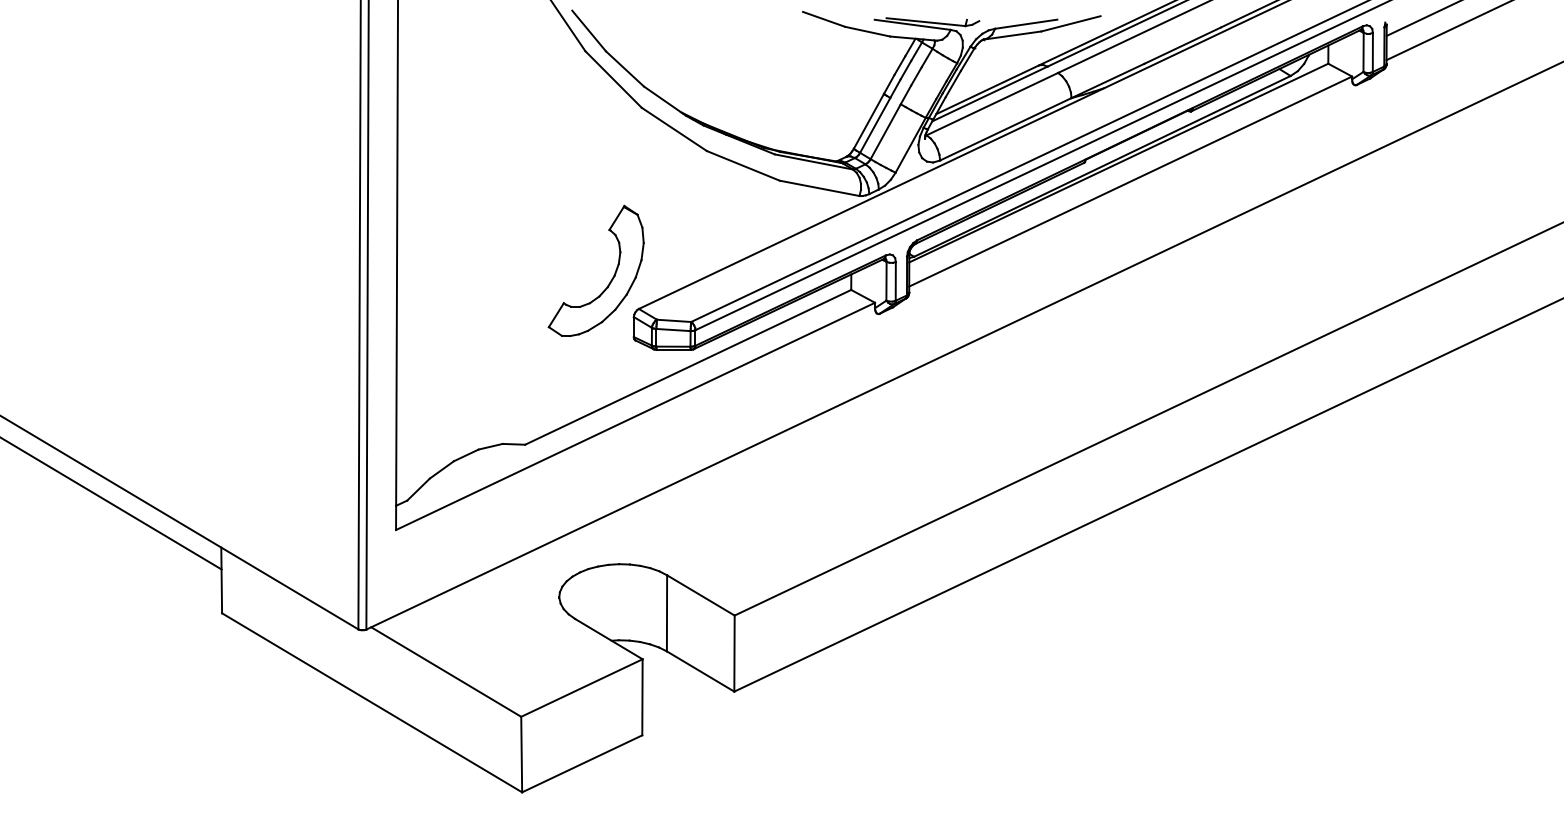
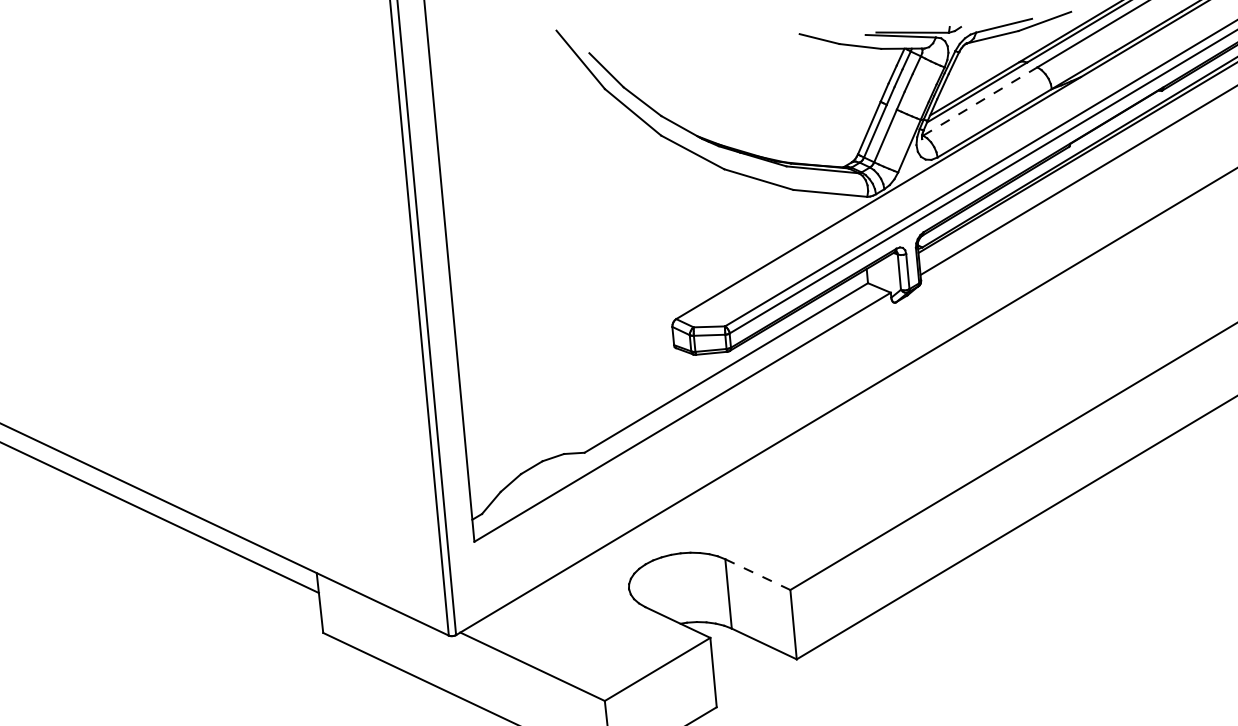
line: (992, 104) -> (980, 101), solid -> dashed
part: (611, 278) -> (648, 293), removed
line: (700, 595) -> (757, 574), solid -> dashed

